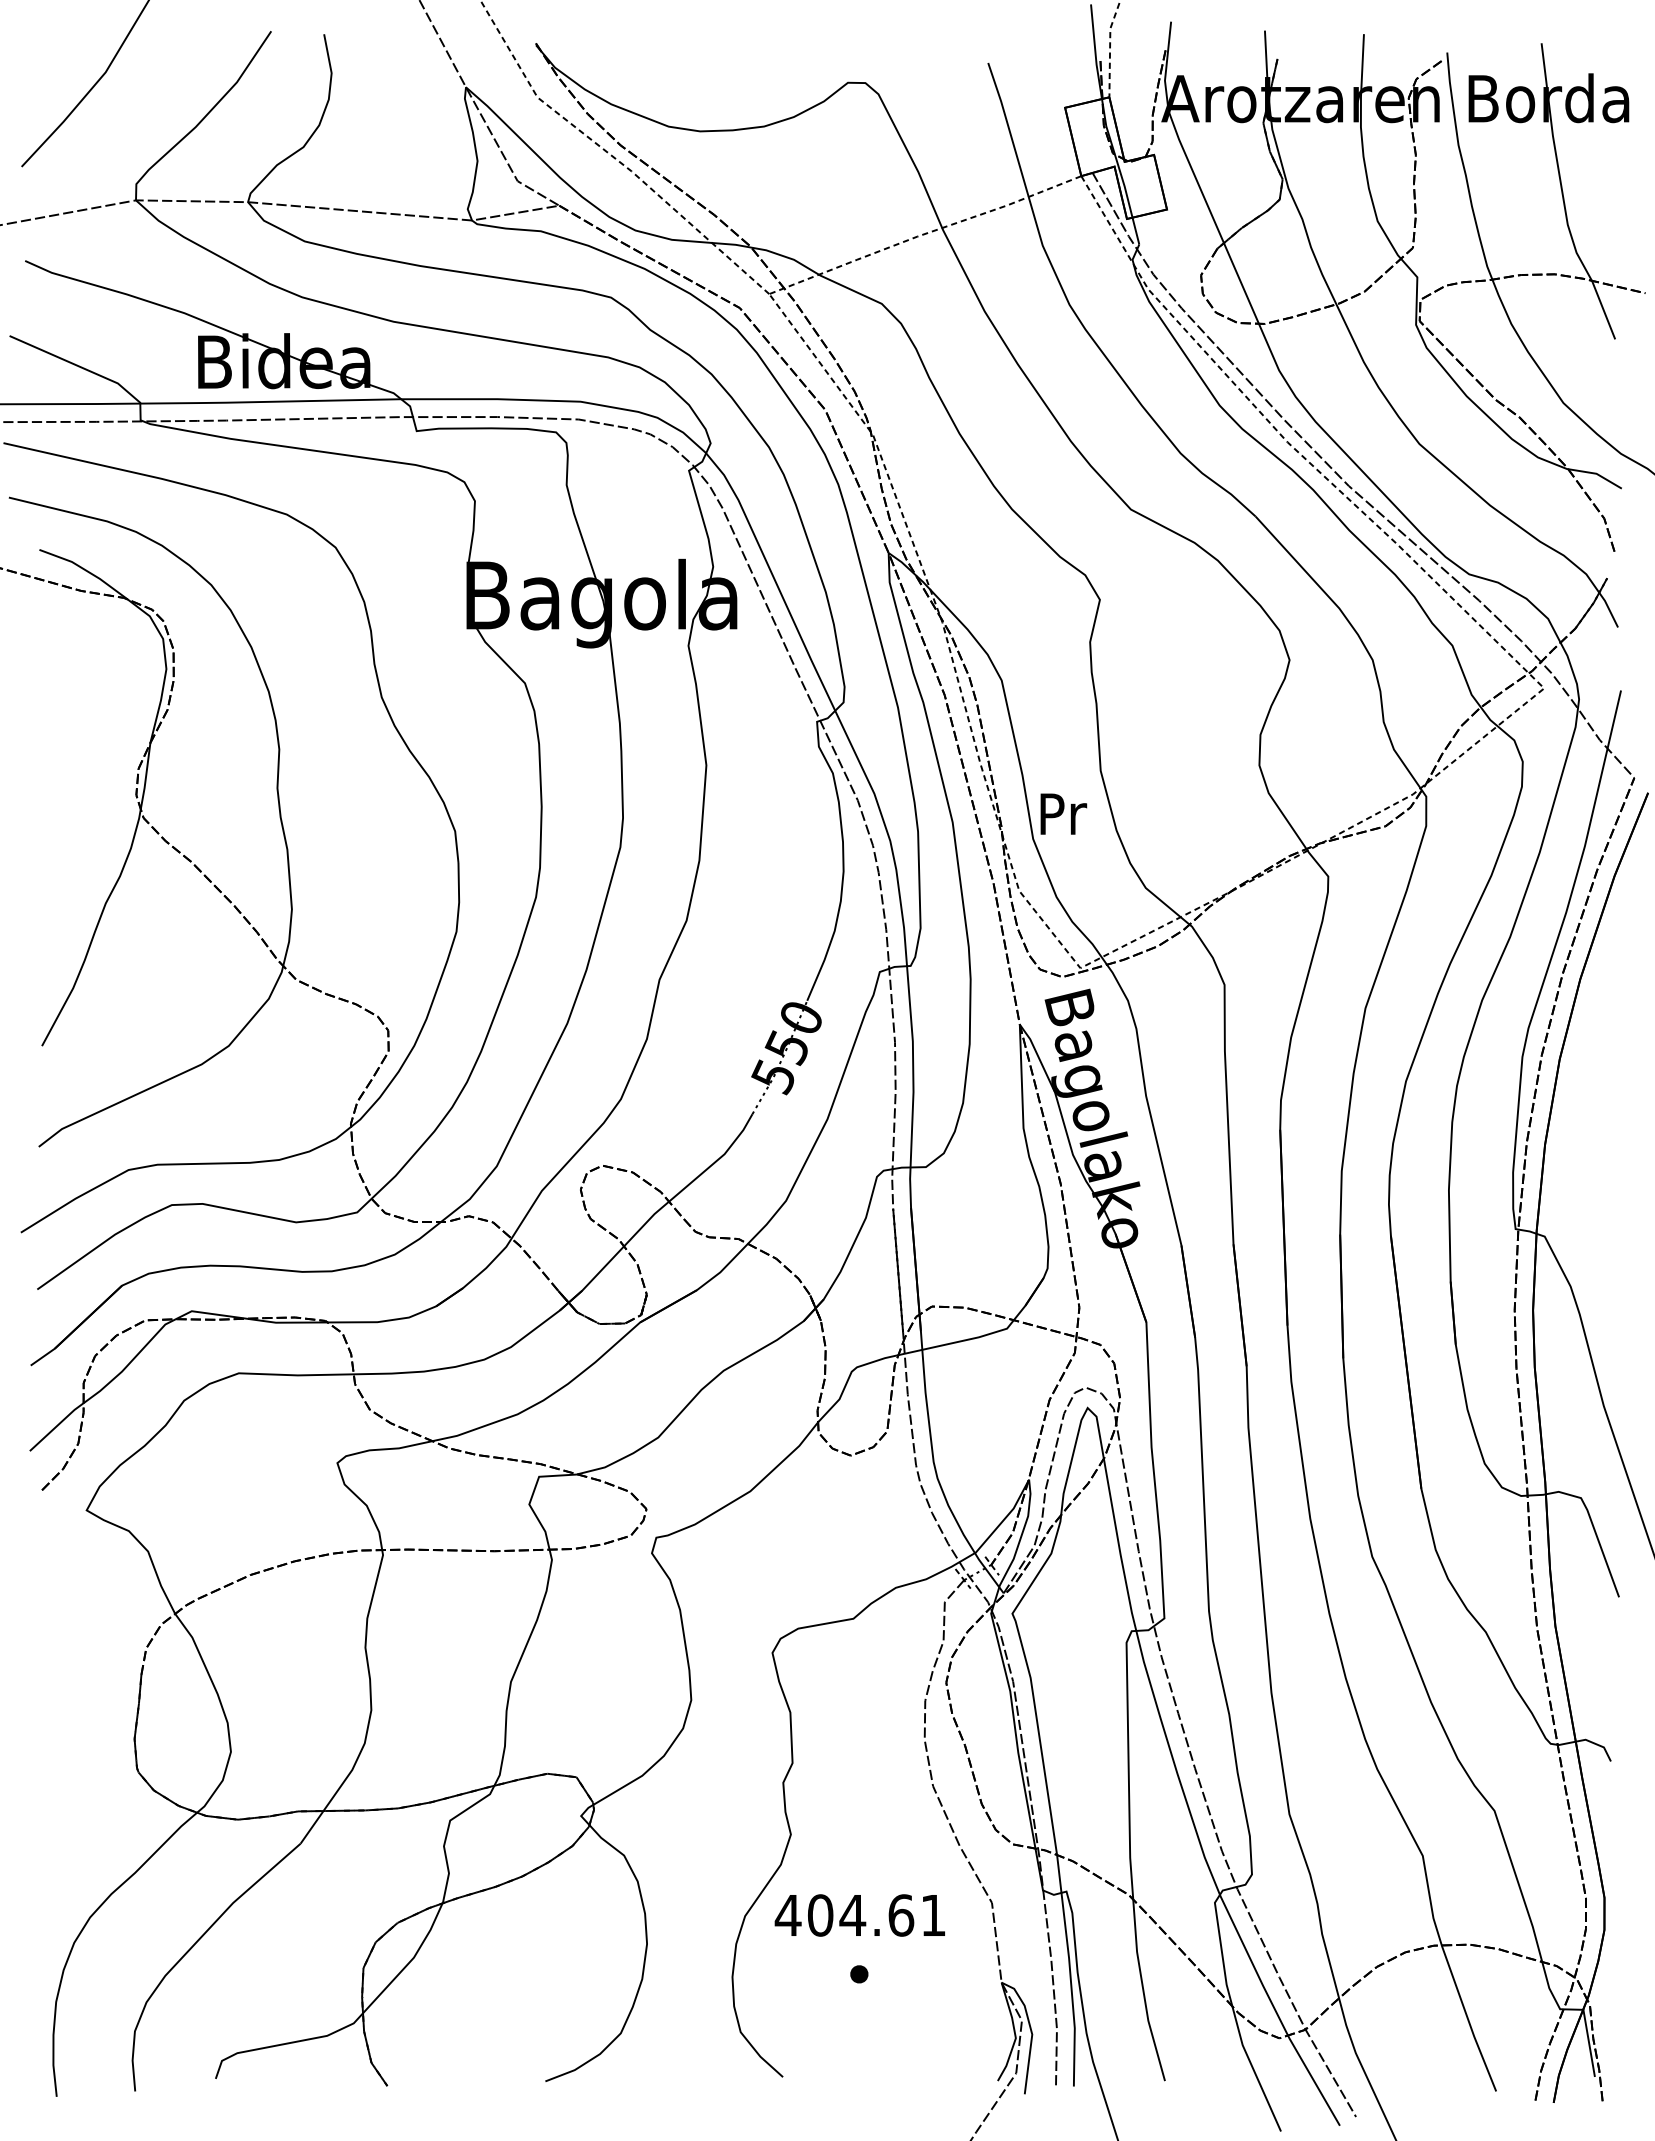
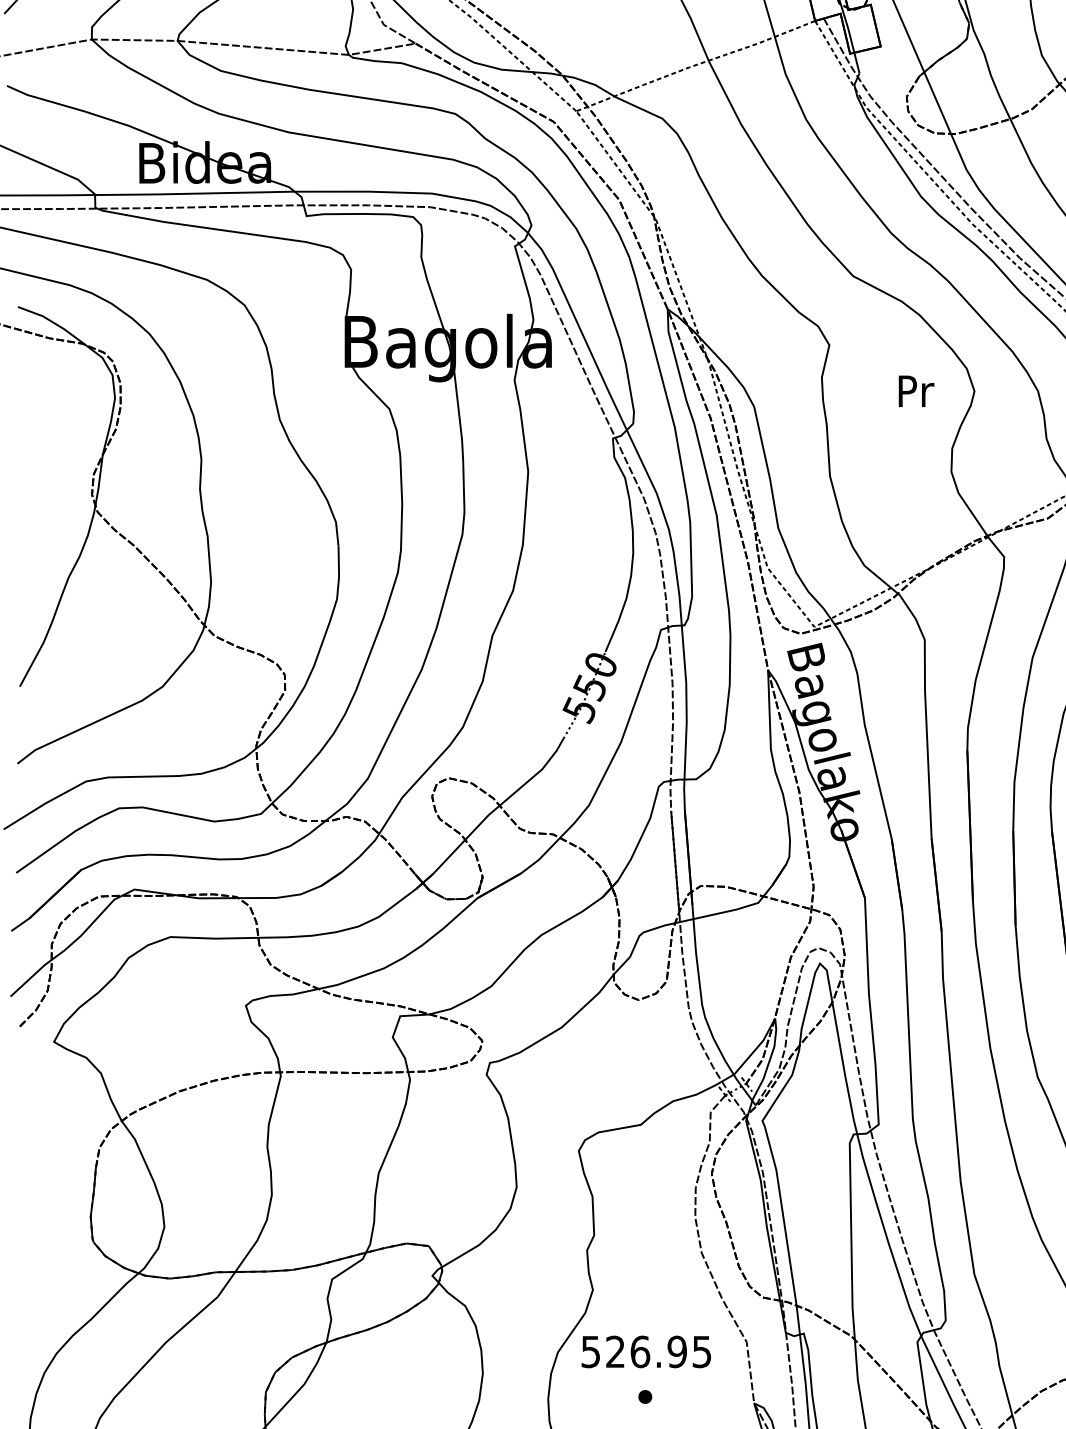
text: (1063, 813) -> (916, 390), moved
text: (859, 1915) -> (645, 1351), 404.61 -> 526.95

